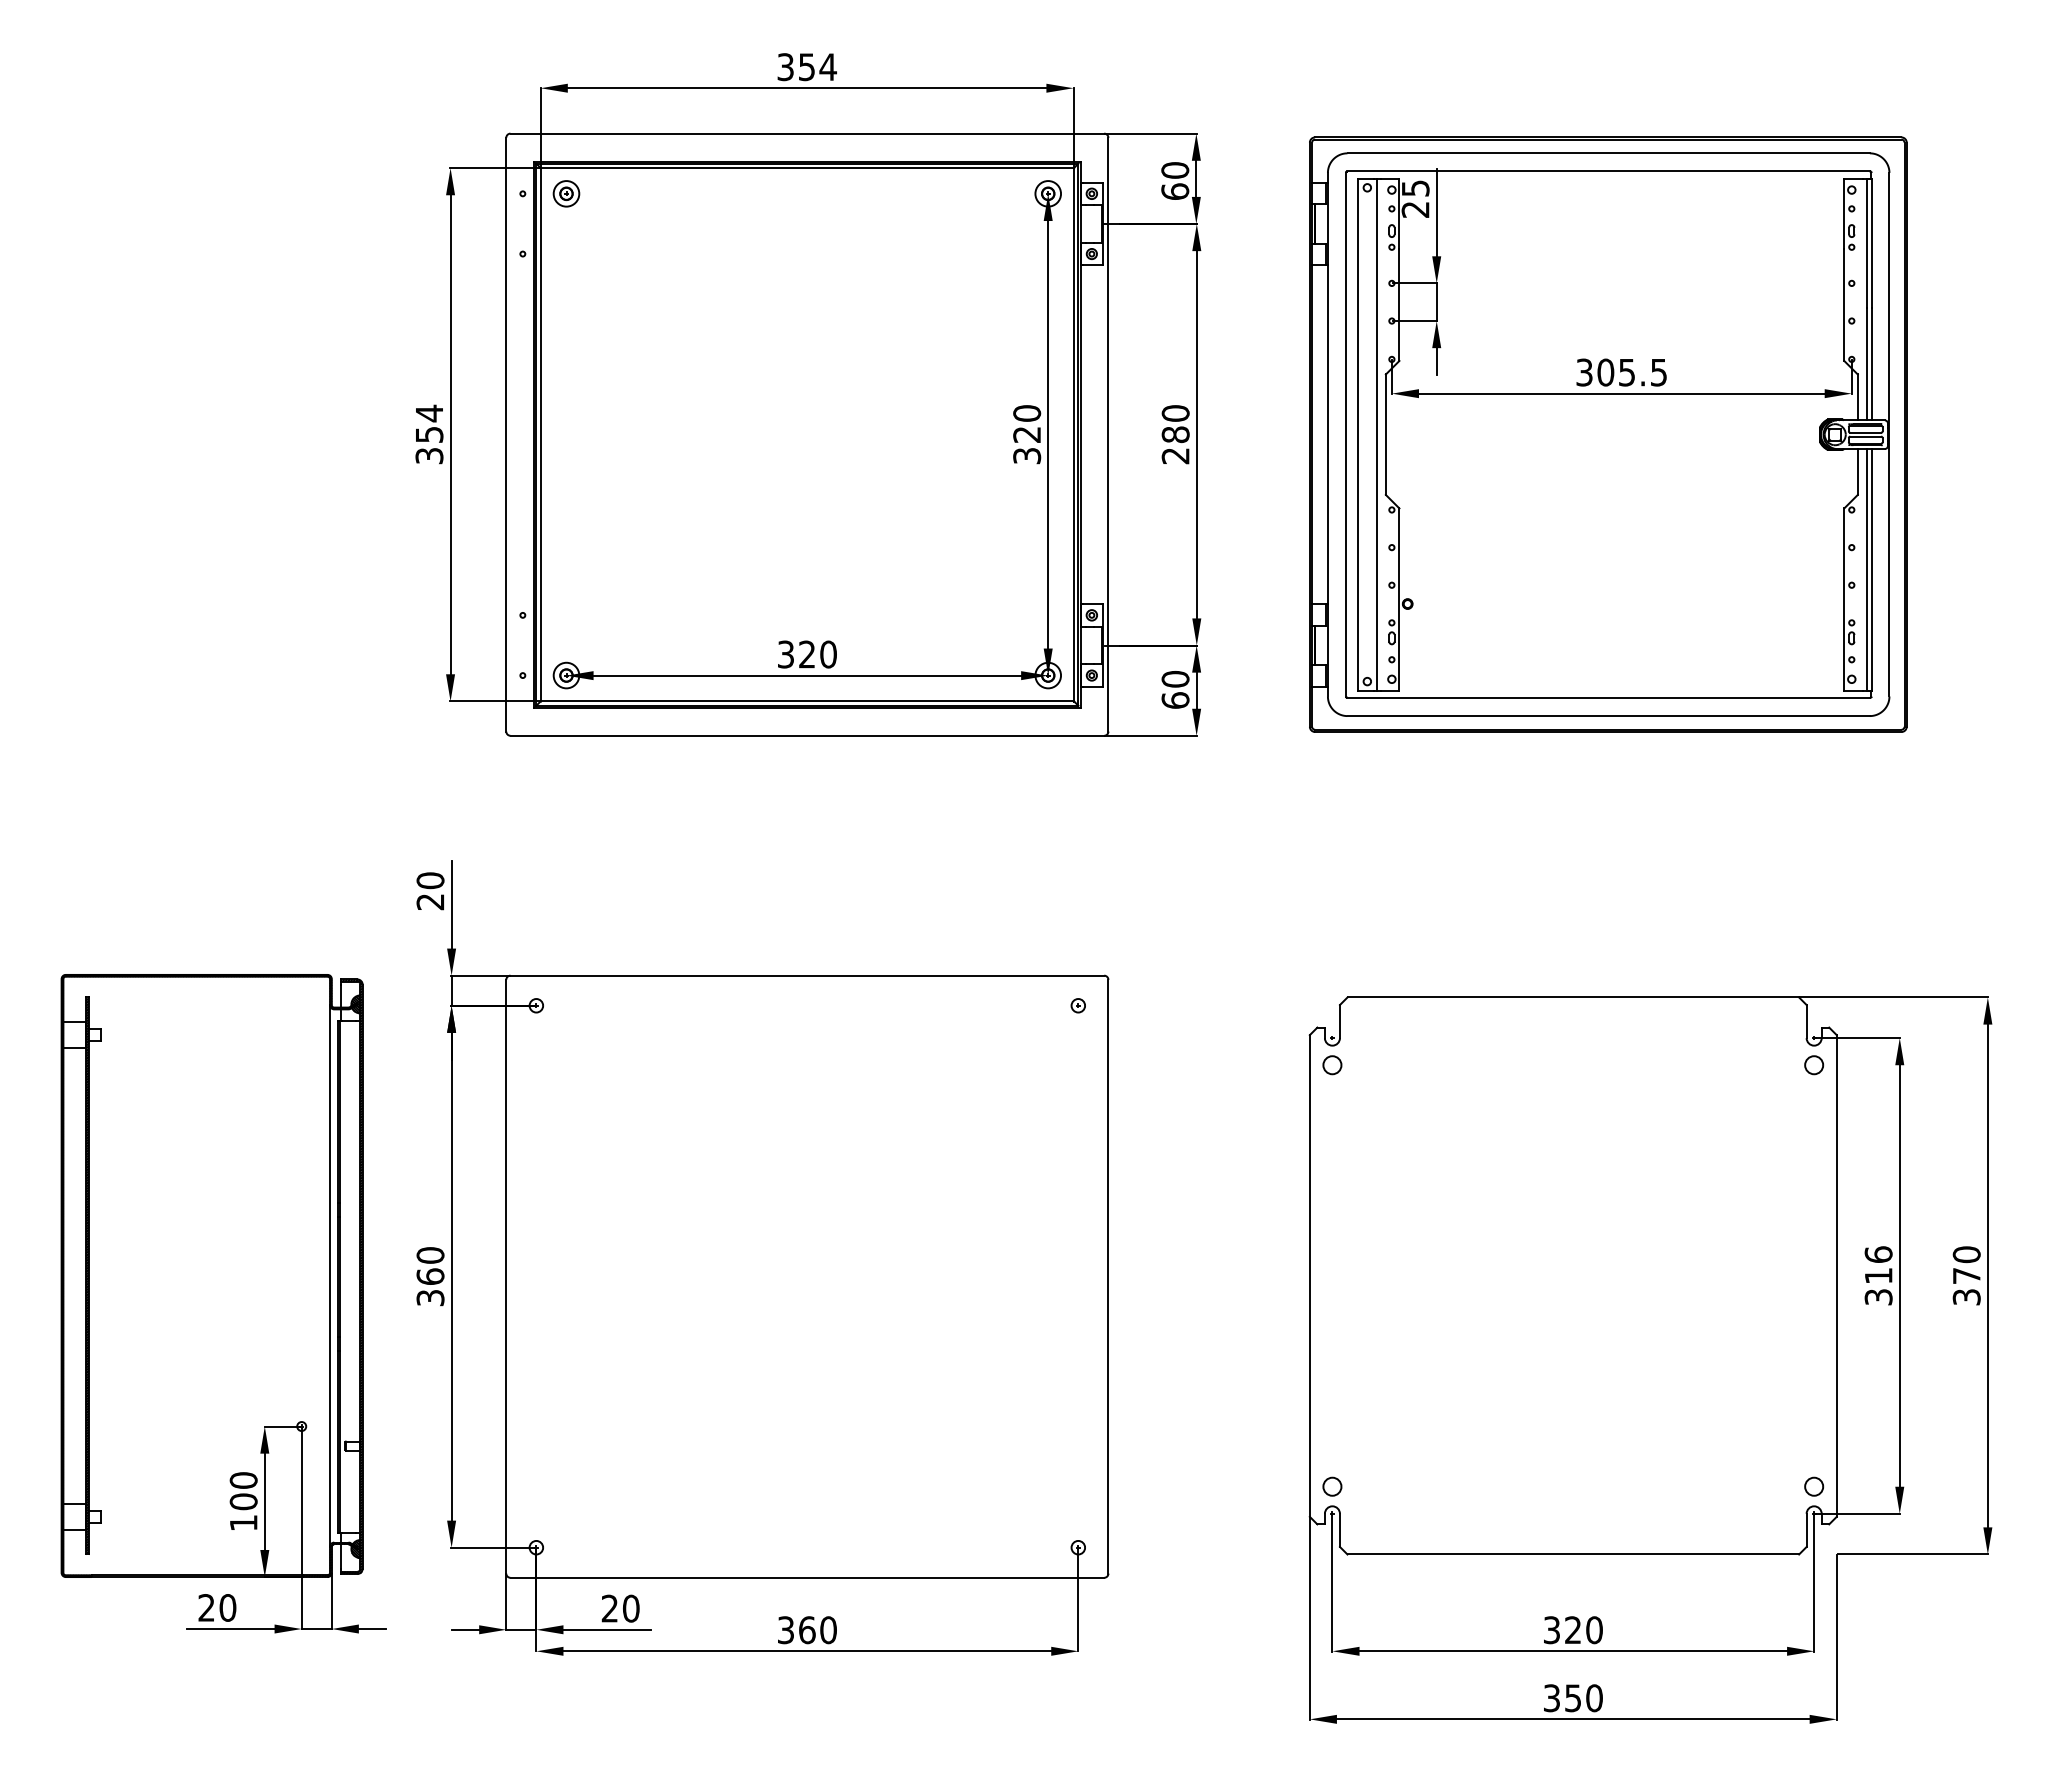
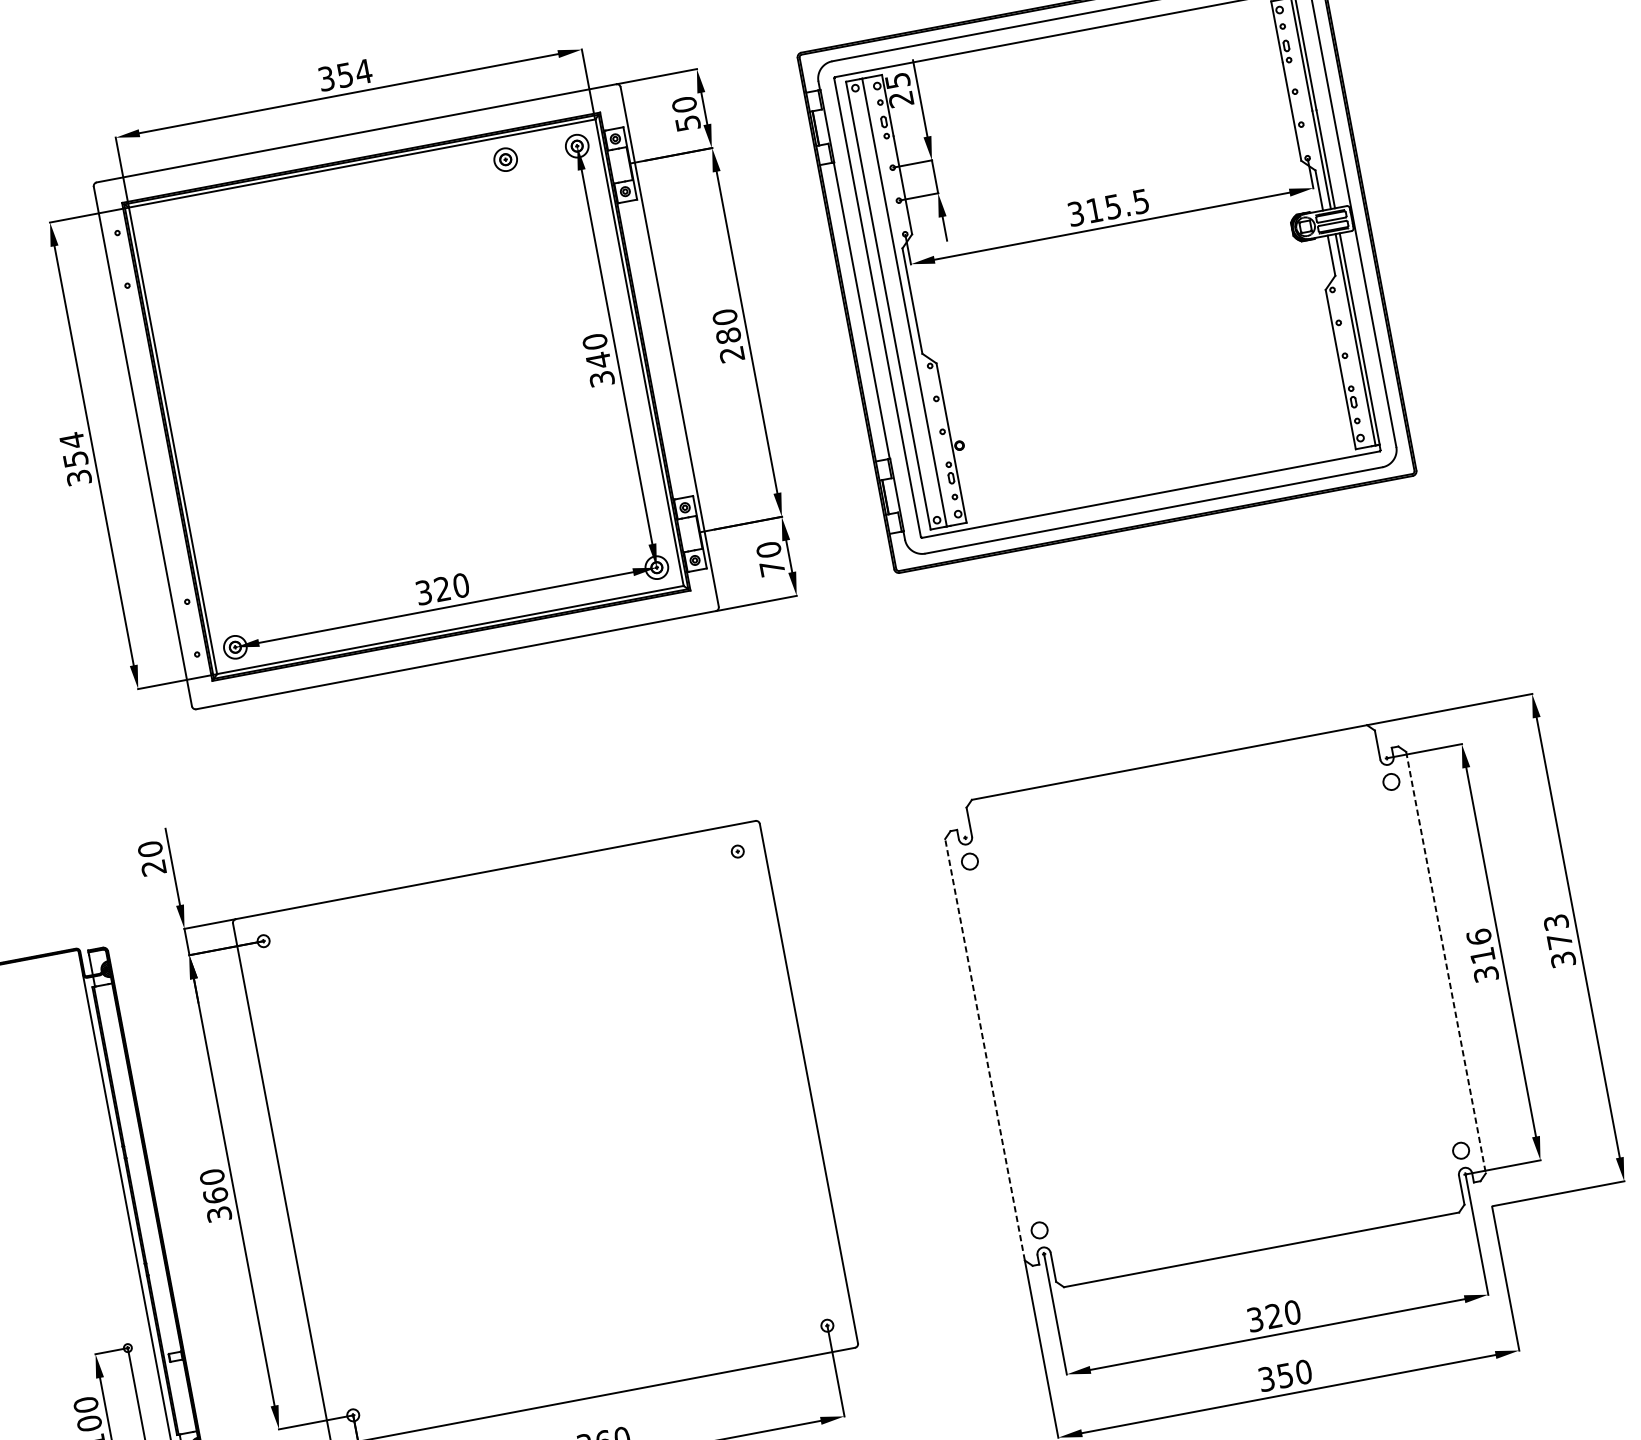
text: (1175, 191) -> (688, 123), 60 -> 50
part: (566, 193) -> (505, 159), moved
text: (1605, 372) -> (1094, 210), 305.5 -> 315.5
text: (1026, 434) -> (598, 360), 320 -> 340
text: (1175, 700) -> (772, 568), 60 -> 70
text: (1966, 1254) -> (1555, 922), 370 -> 373
line: (1309, 1275) -> (984, 1049), solid -> dashed
line: (1836, 1275) -> (1445, 962), solid -> dashed

